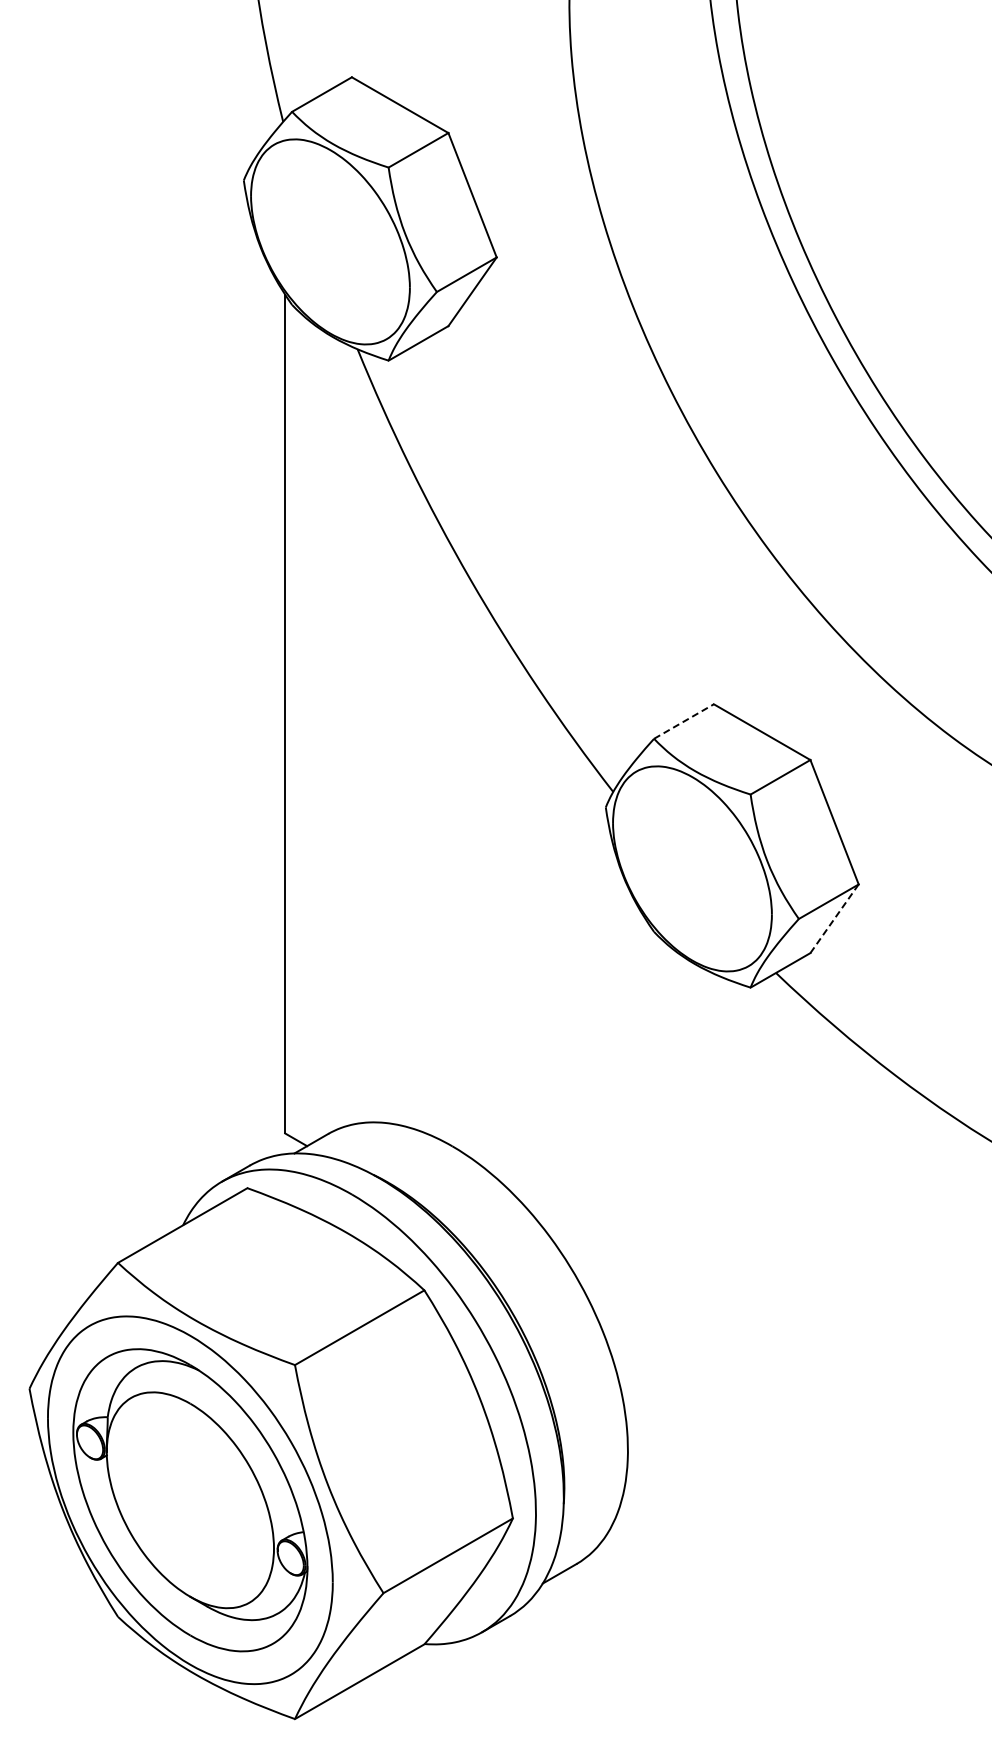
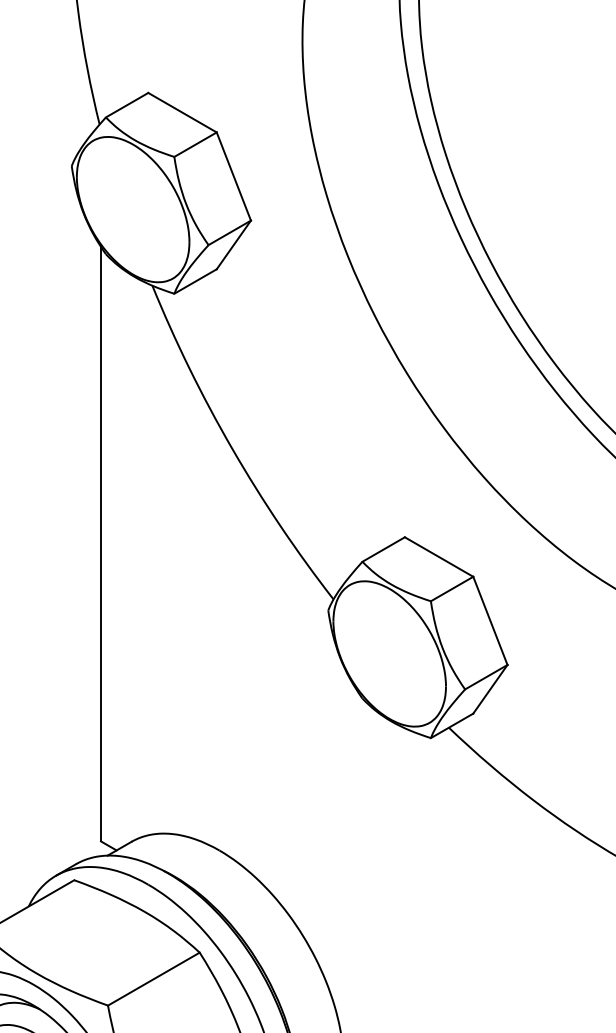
line: (683, 721) -> (383, 549), dashed -> solid
line: (834, 918) -> (490, 689), dashed -> solid

